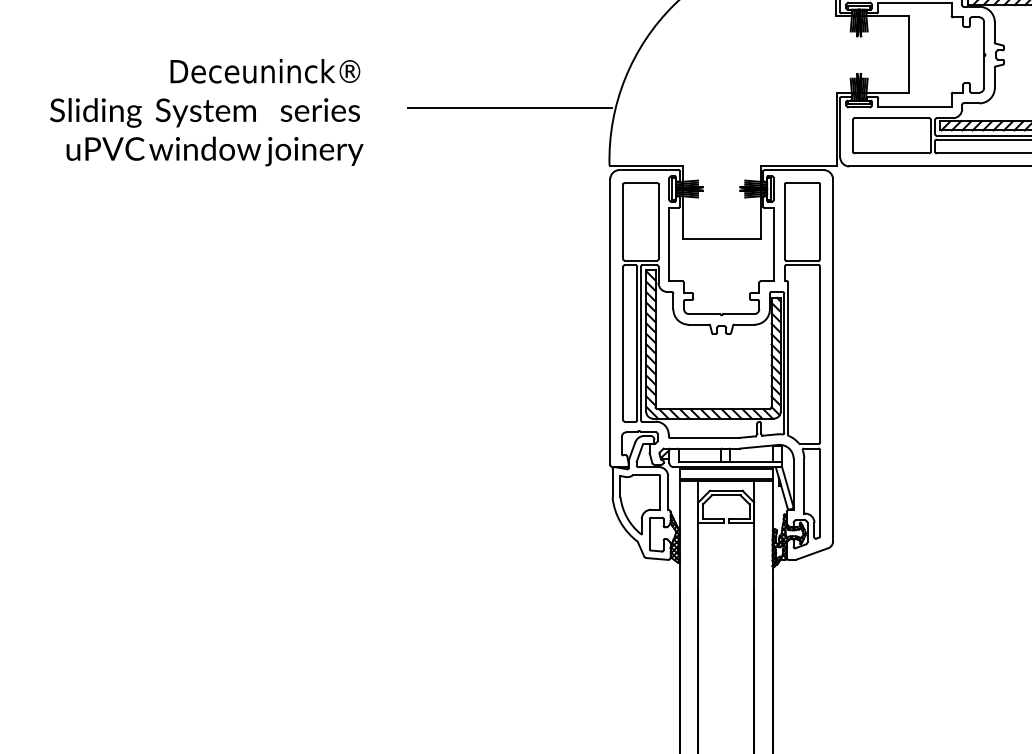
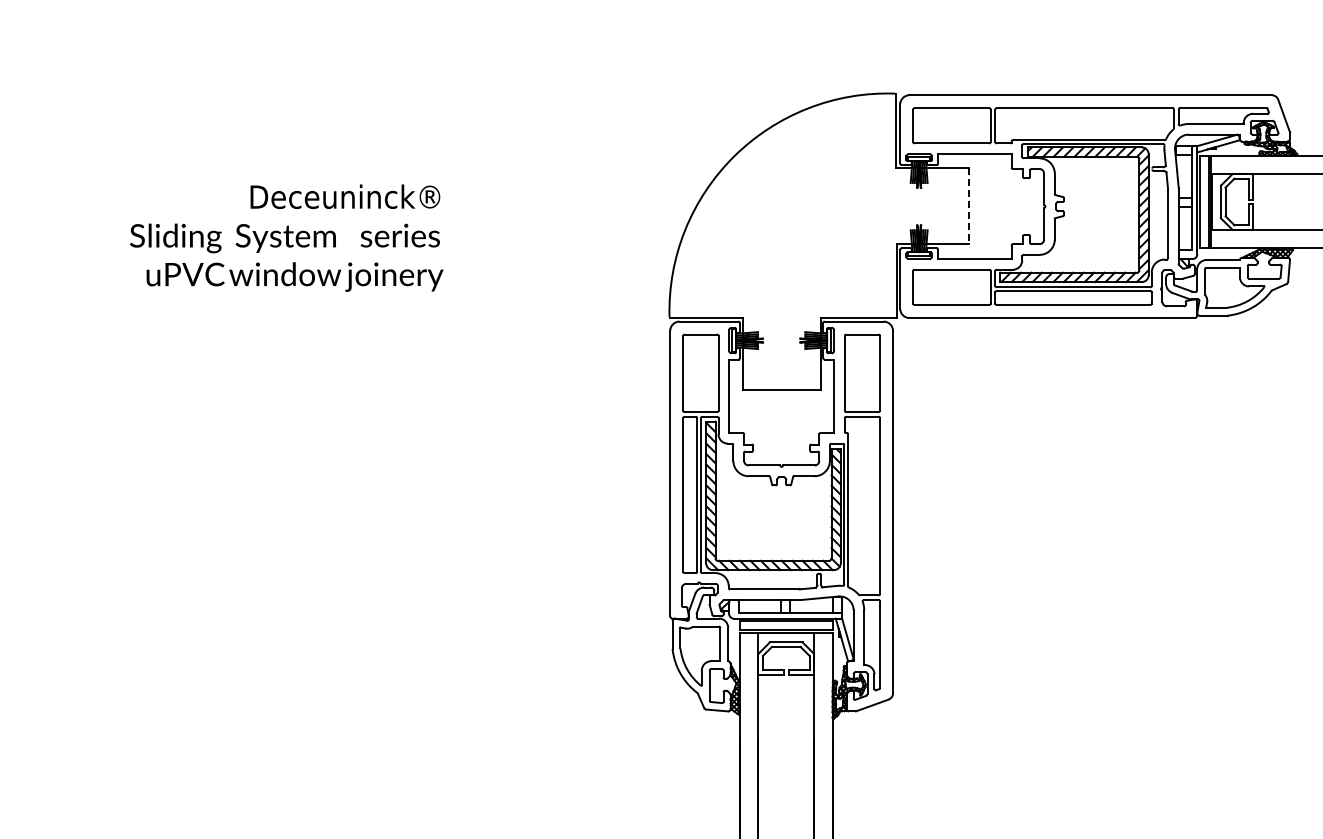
line: (909, 54) -> (969, 206), solid -> dashed
line: (510, 108) -> (570, 260), removed
text: (206, 111) -> (286, 237), moved

